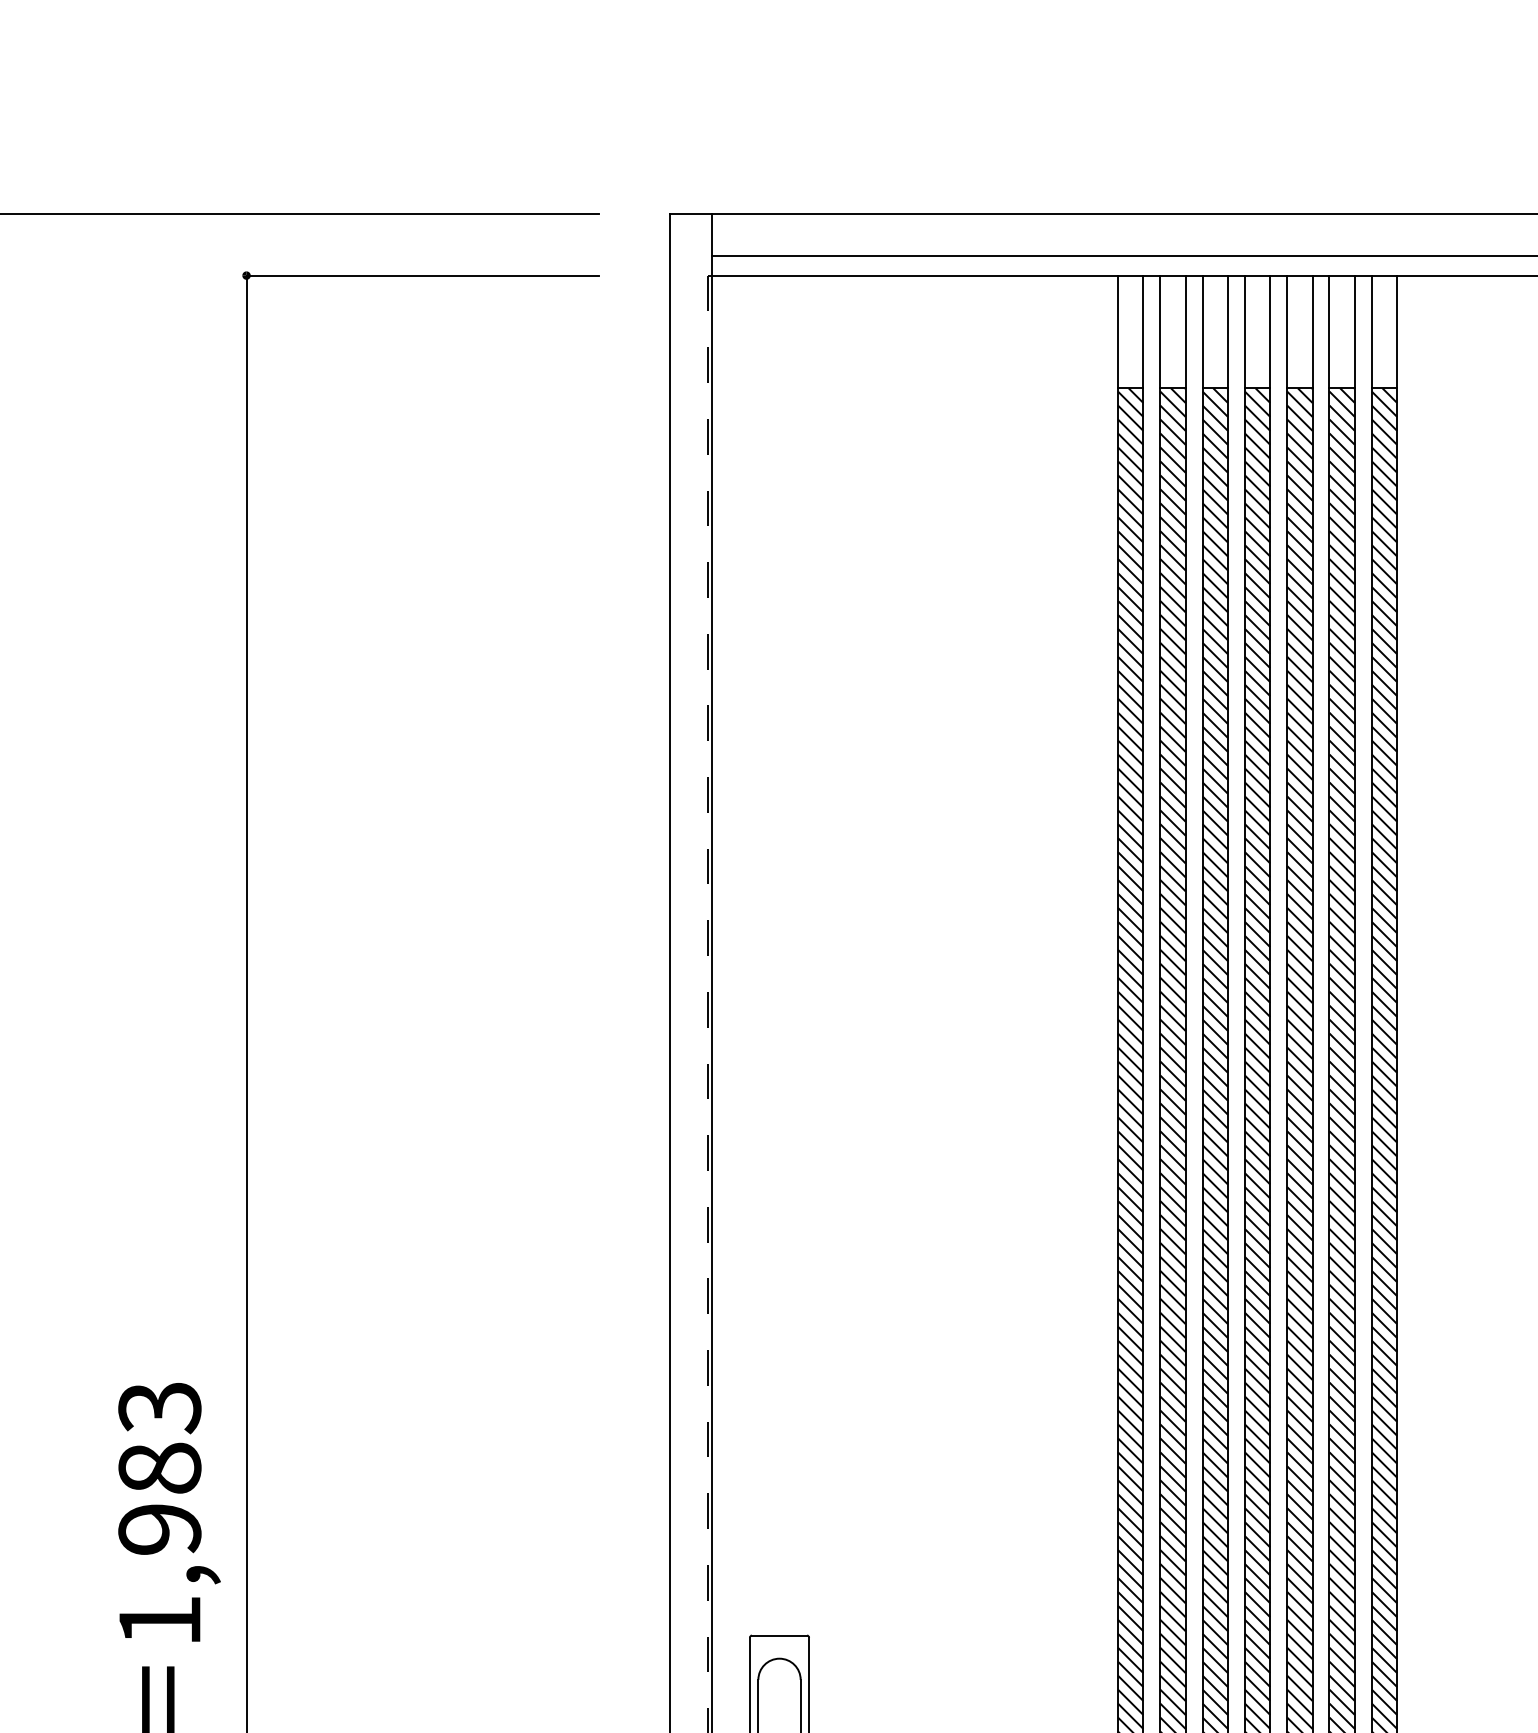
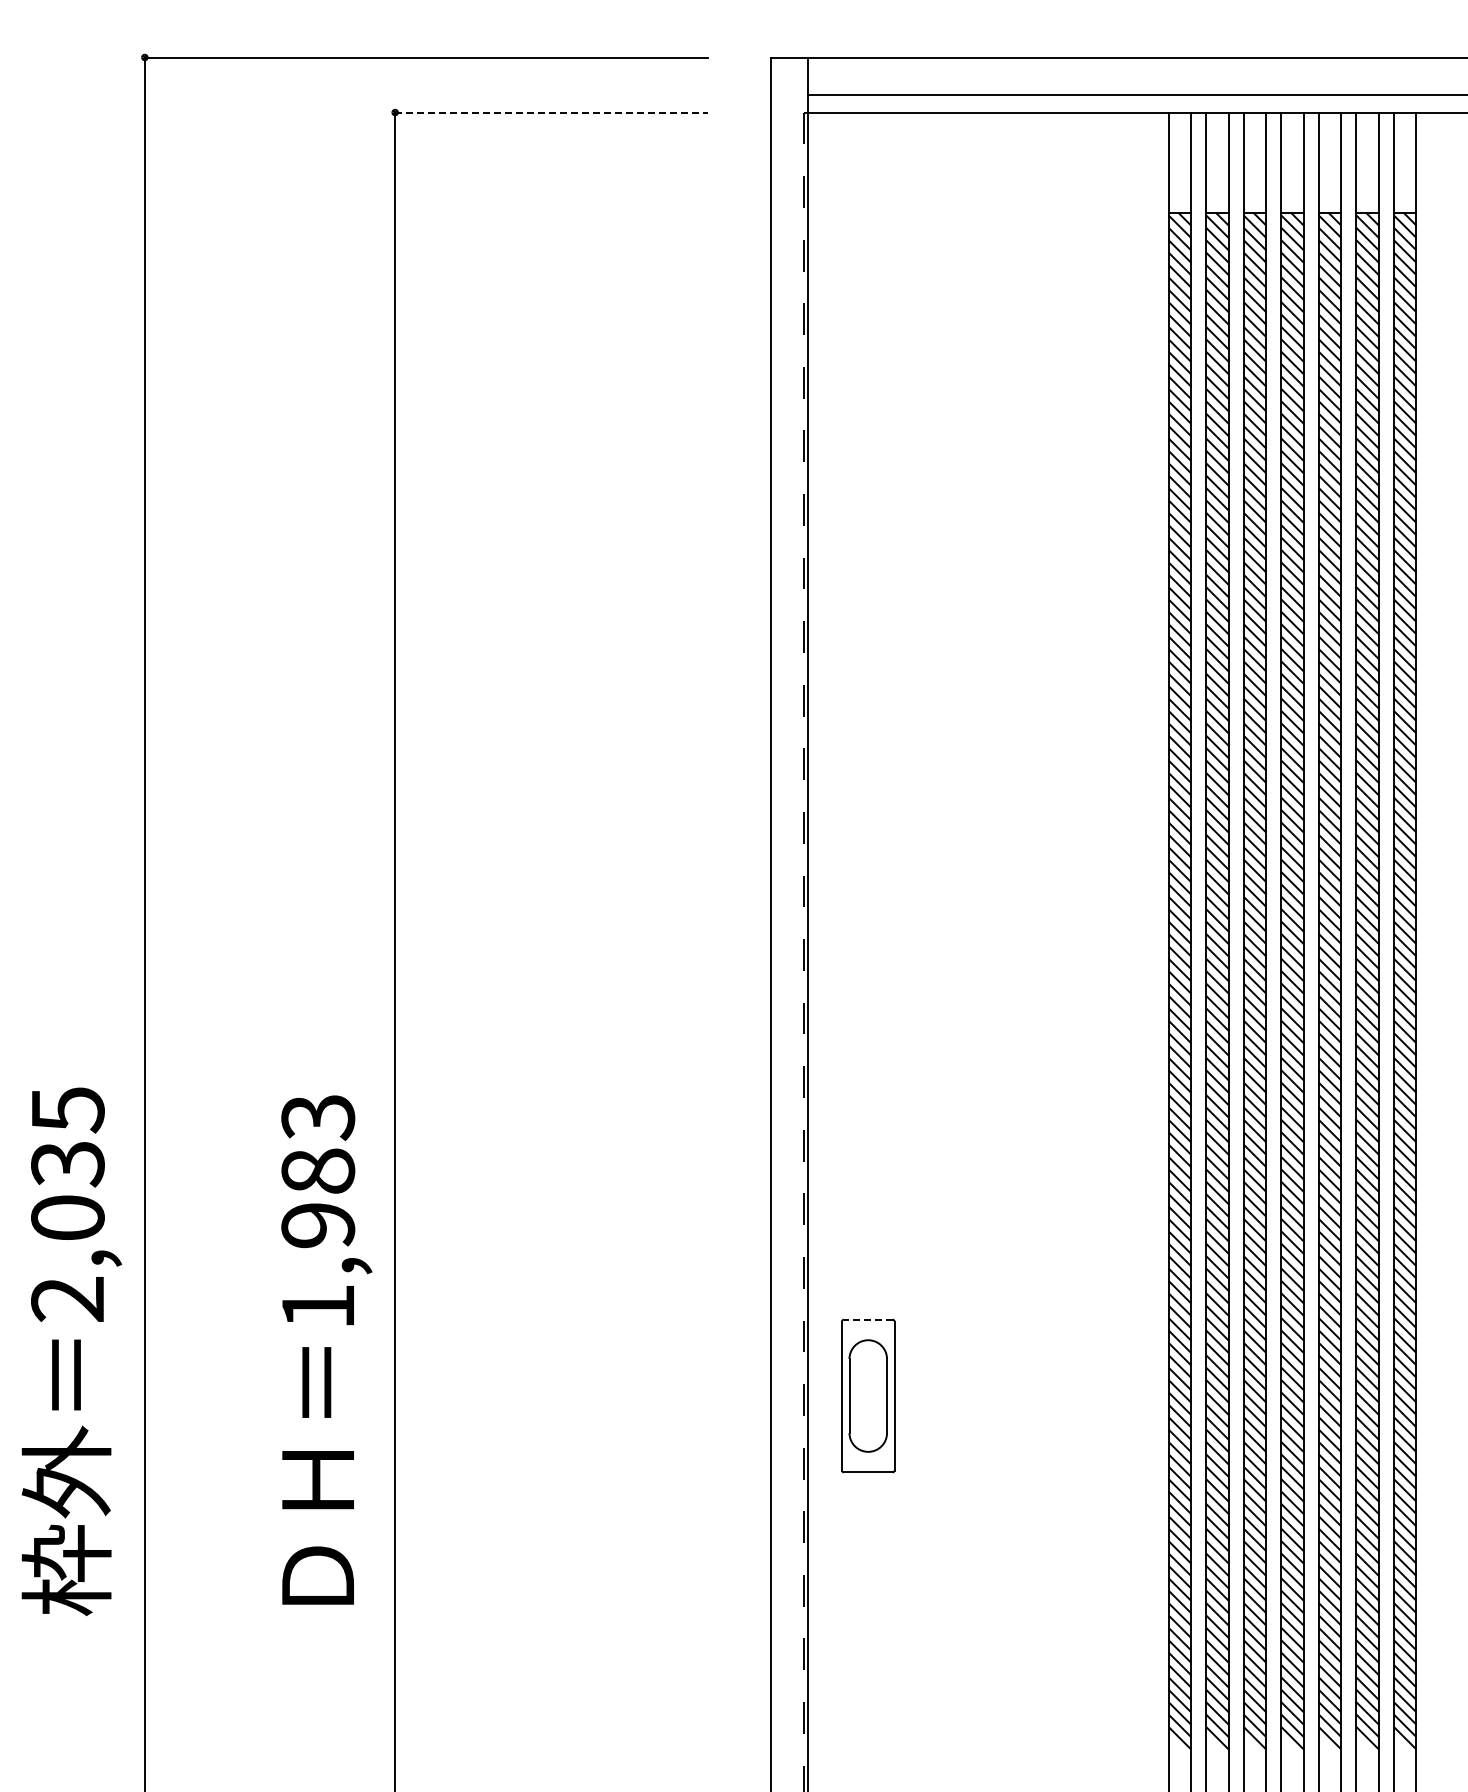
line: (423, 275) -> (552, 112), solid -> dashed
line: (778, 1635) -> (867, 1319), solid -> dashed

